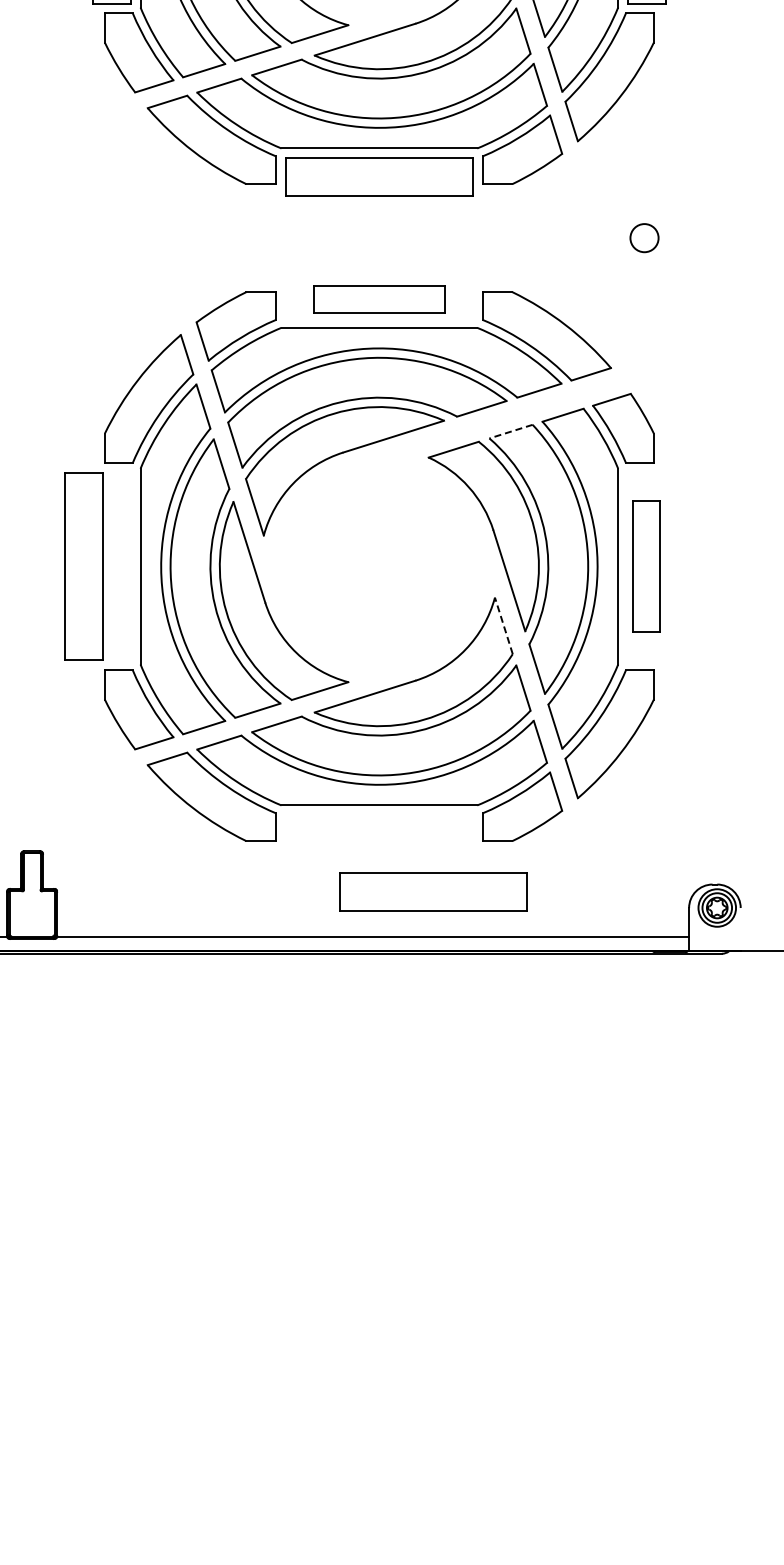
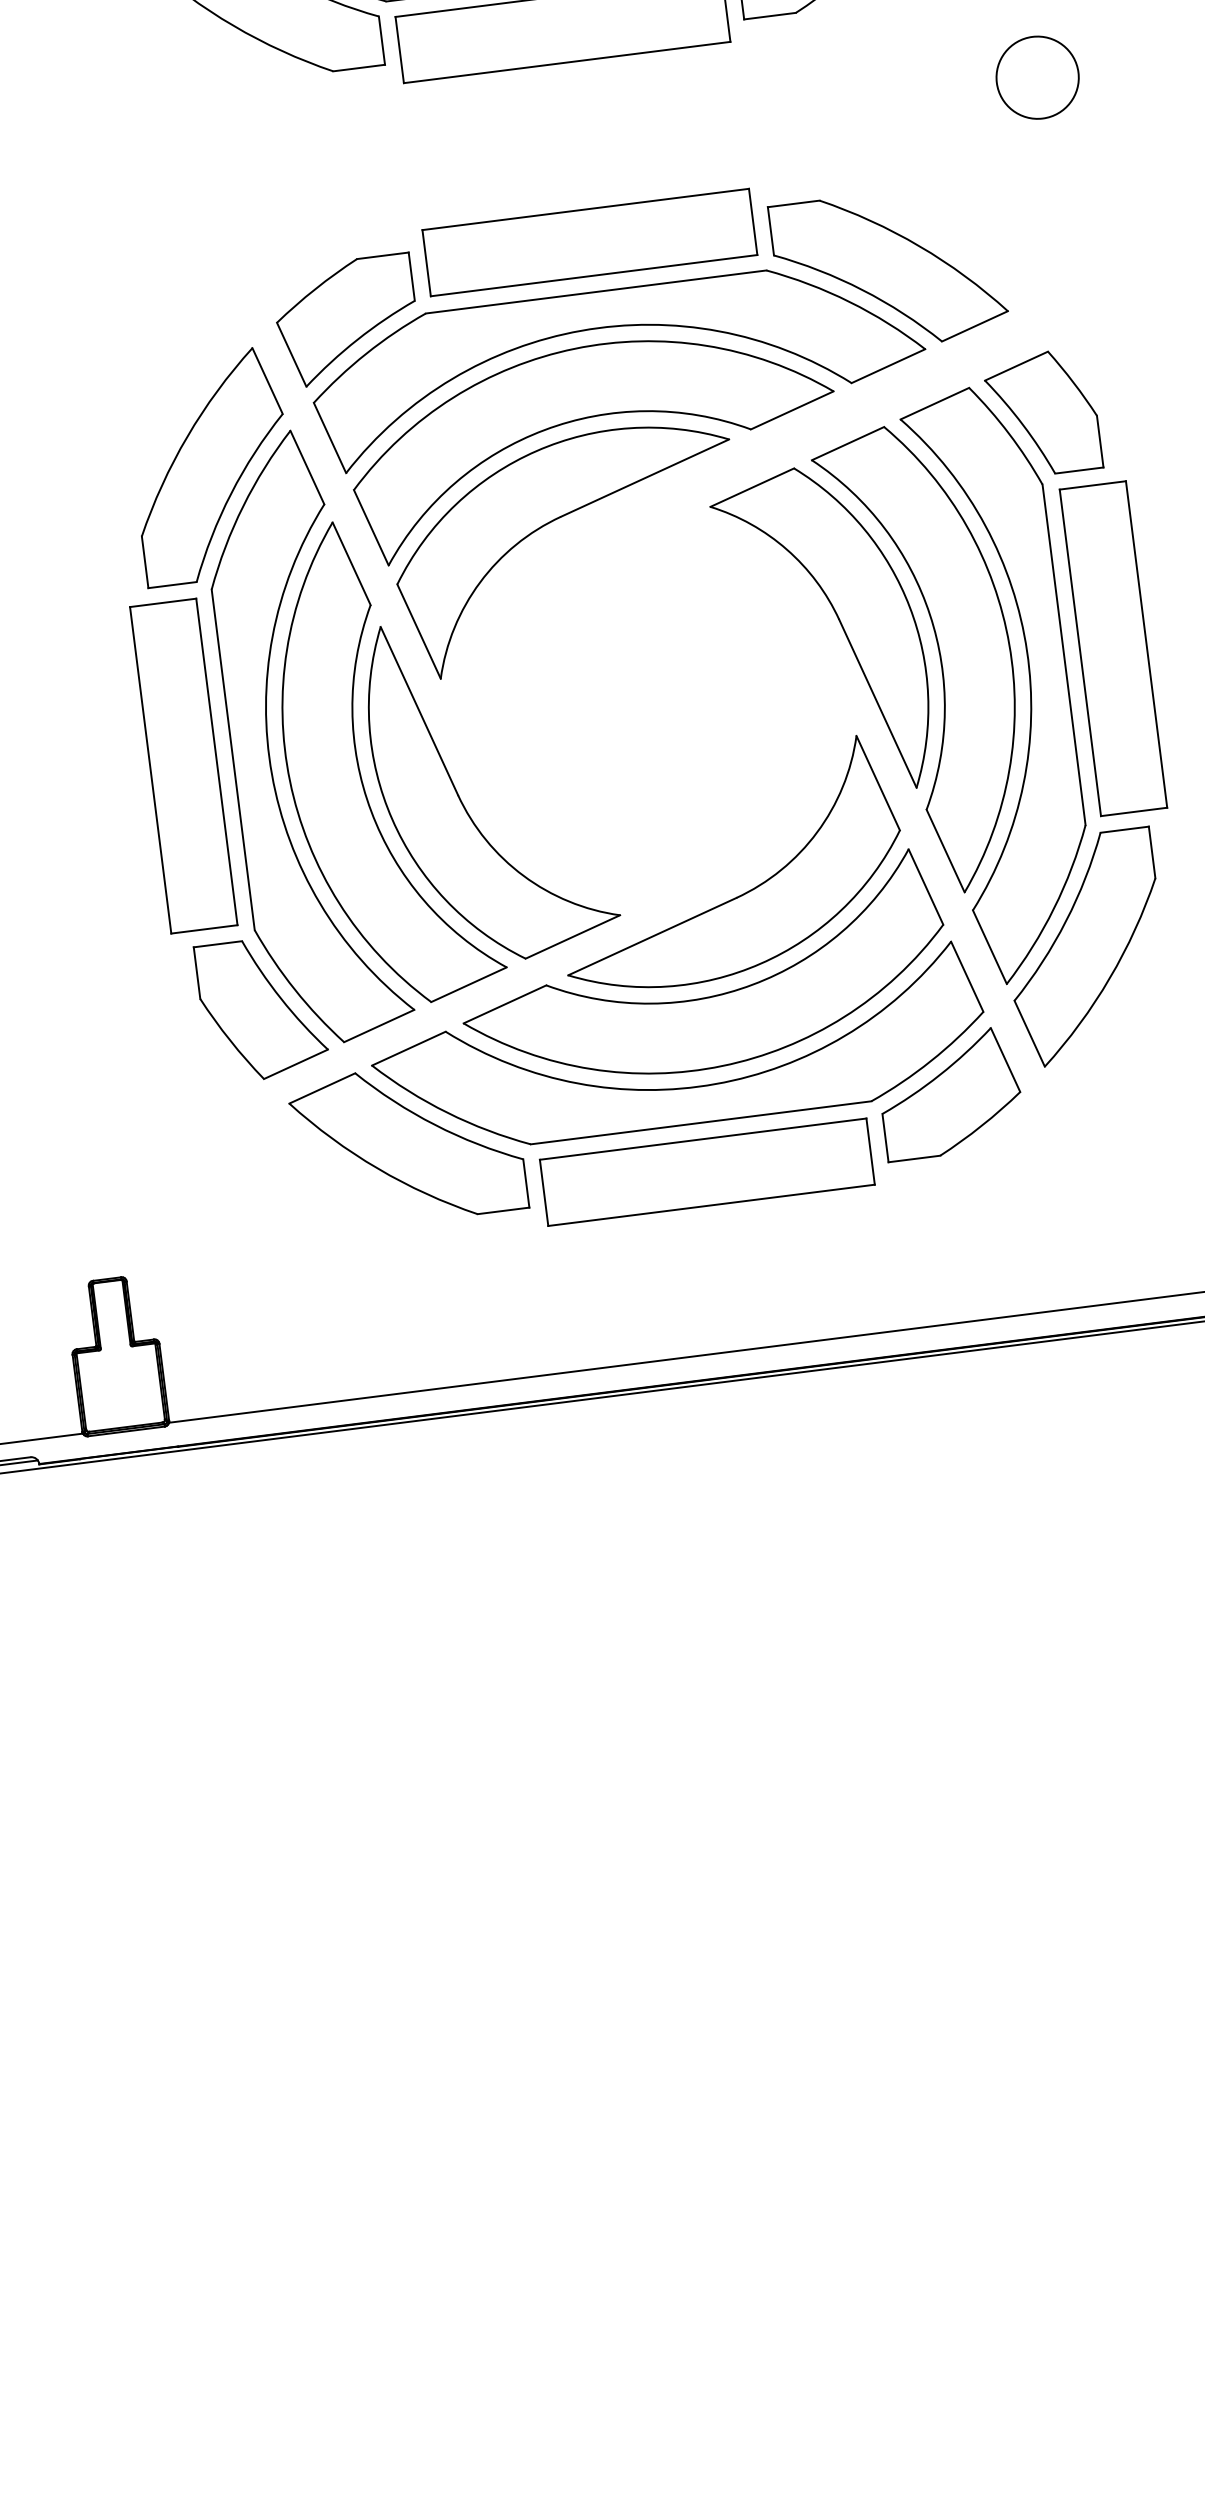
circle: (644, 237) -> (1037, 76), size x1.67
part: (379, 298) -> (589, 240), size x1.43
line: (511, 431) -> (848, 443), dashed -> solid
part: (83, 566) -> (182, 766), moved
part: (646, 566) -> (1113, 648), size x1.43
line: (503, 625) -> (877, 782), dashed -> solid
part: (433, 891) -> (707, 1171), moved

